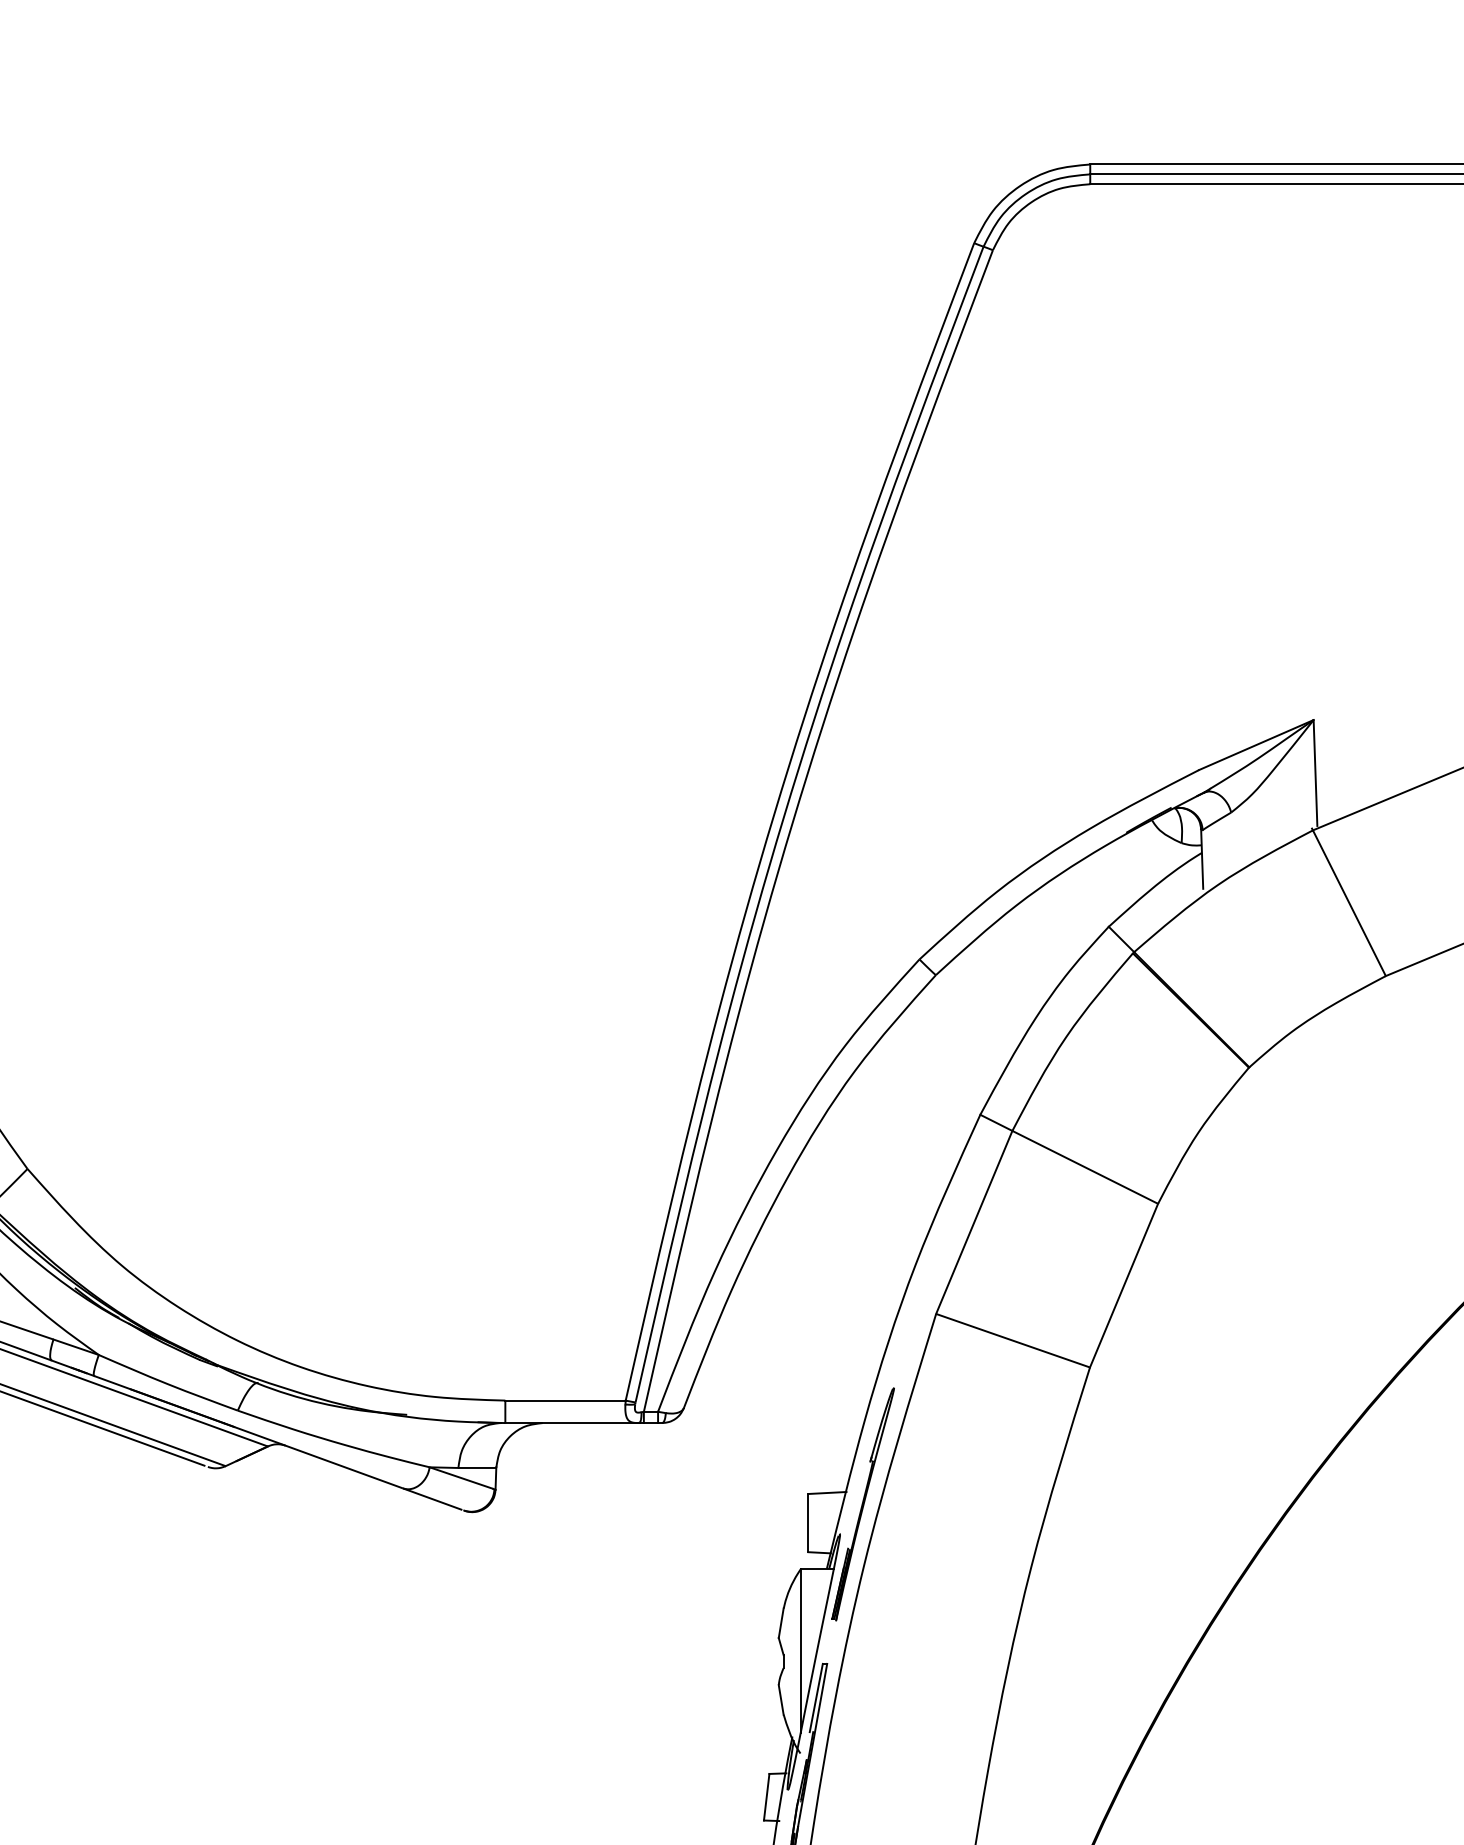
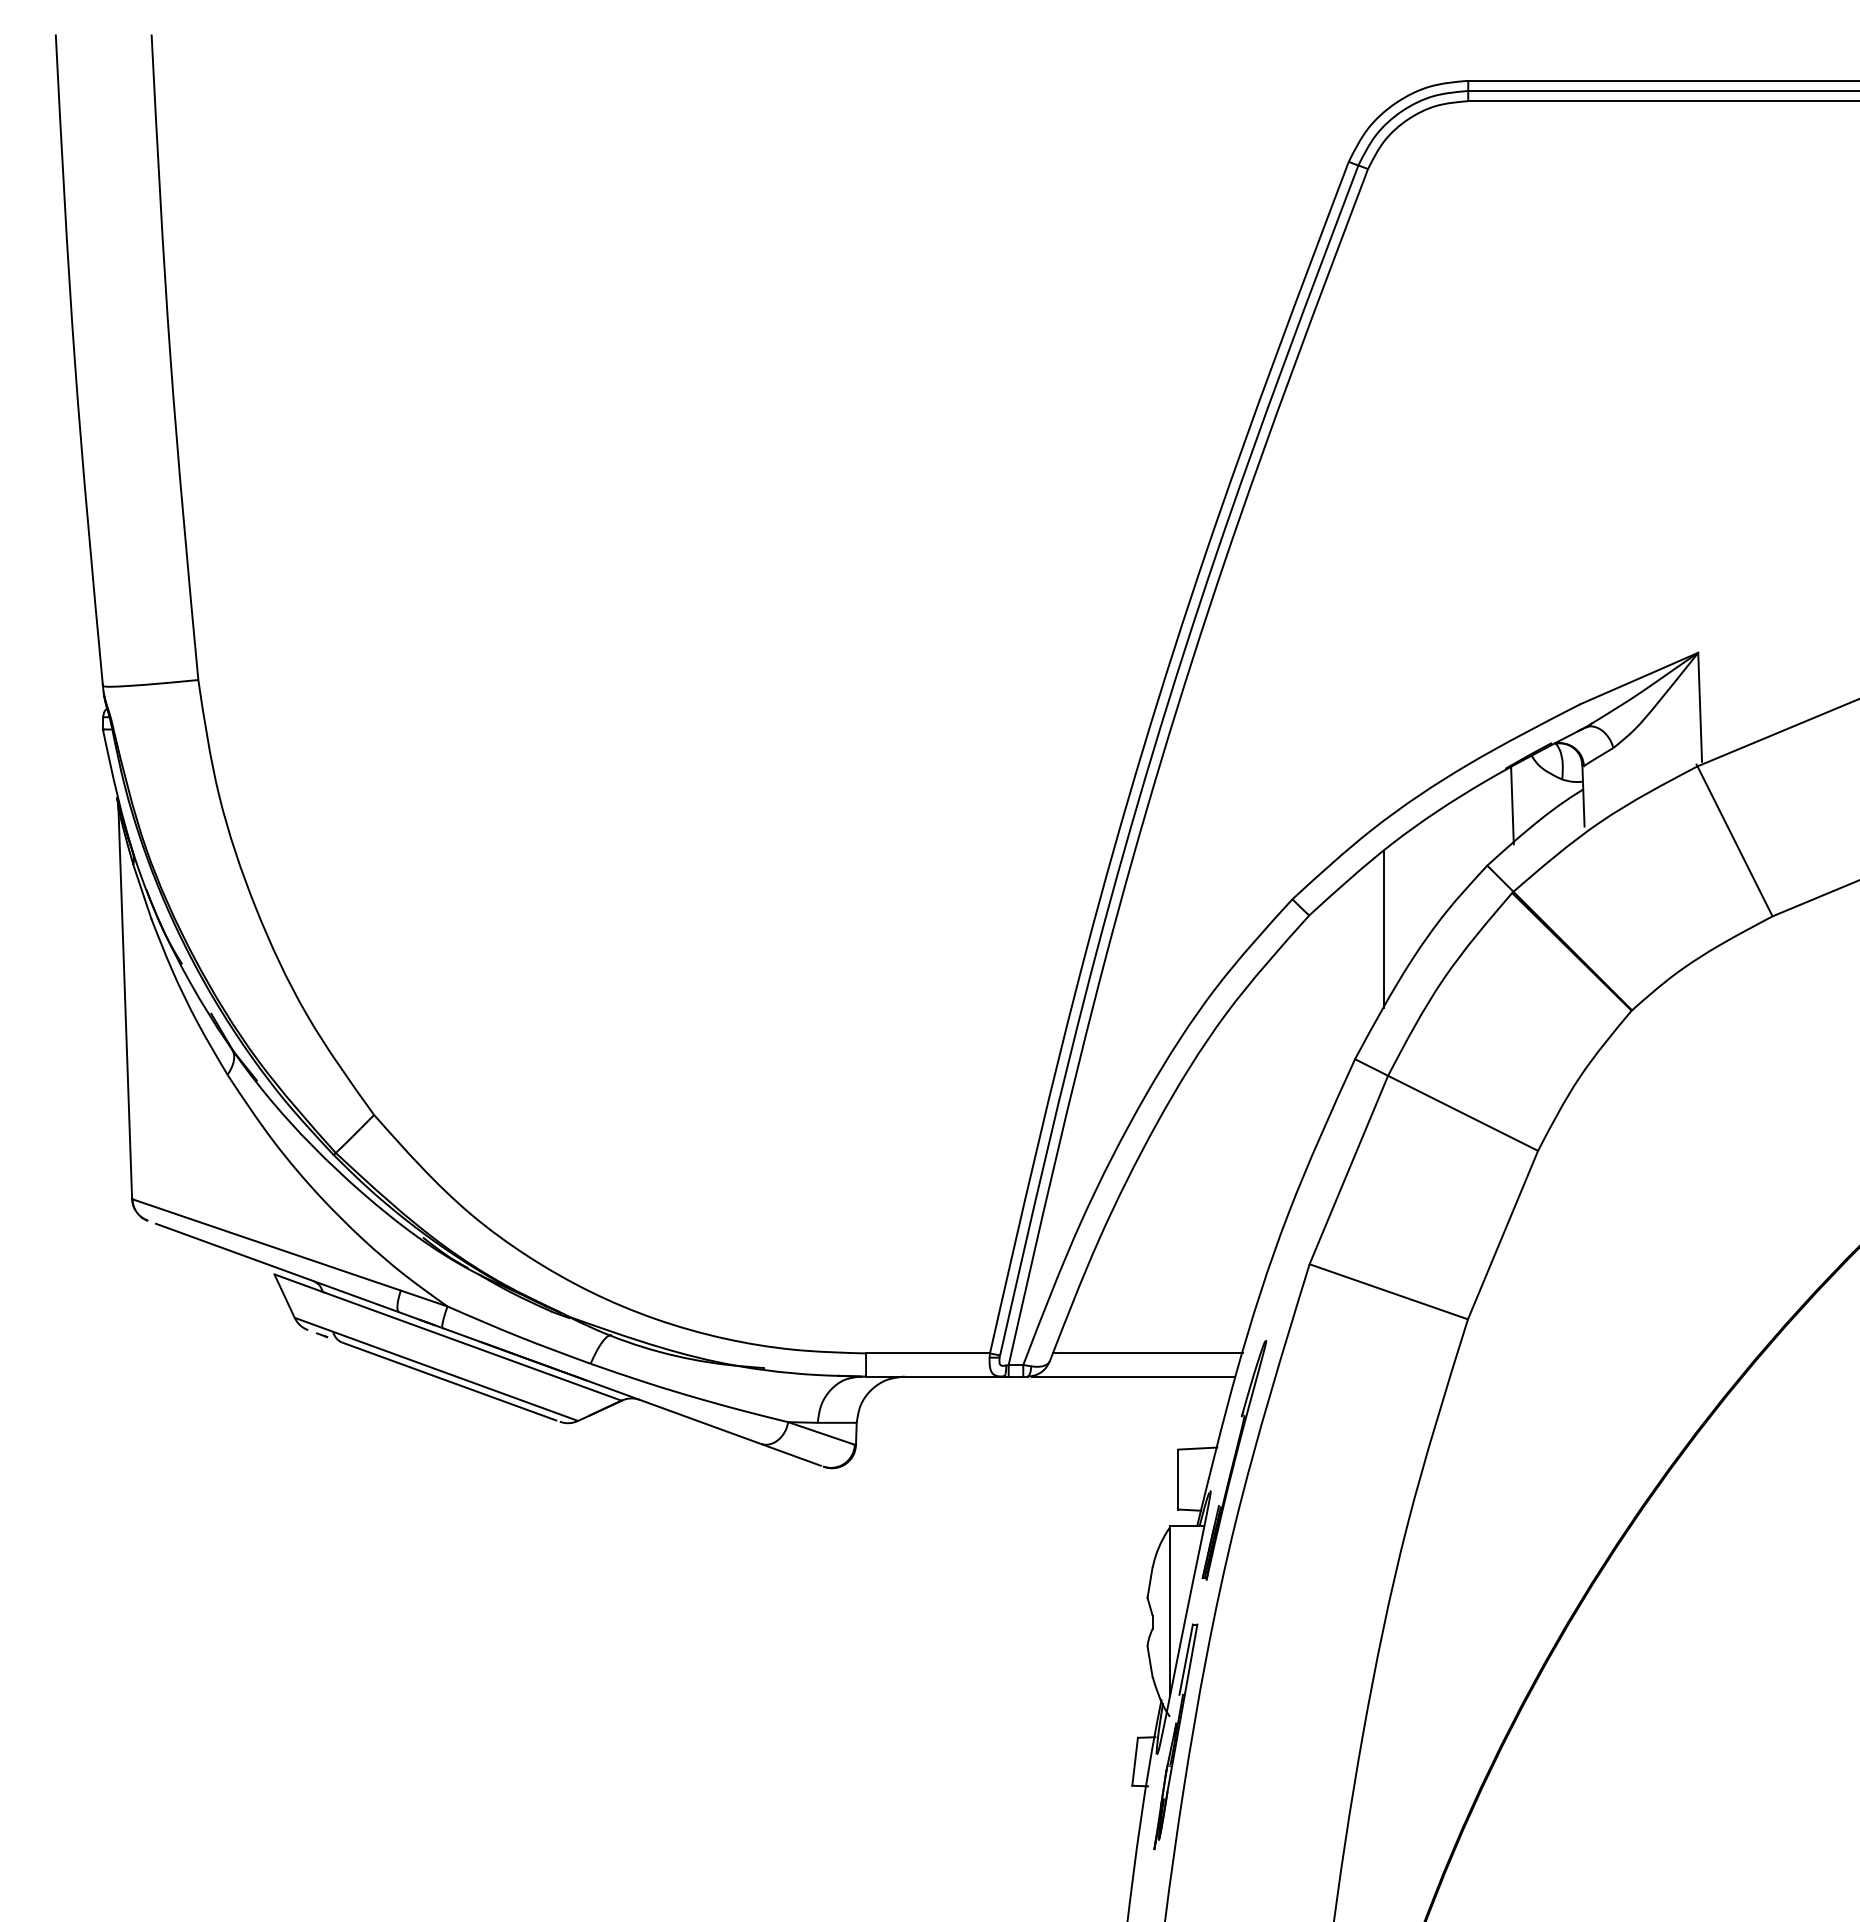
line: (1133, 868) -> (1512, 805), added
line: (1008, 988) -> (1384, 929), added
line: (778, 1400) -> (1147, 1353), added
line: (765, 1422) -> (1133, 1376), added

